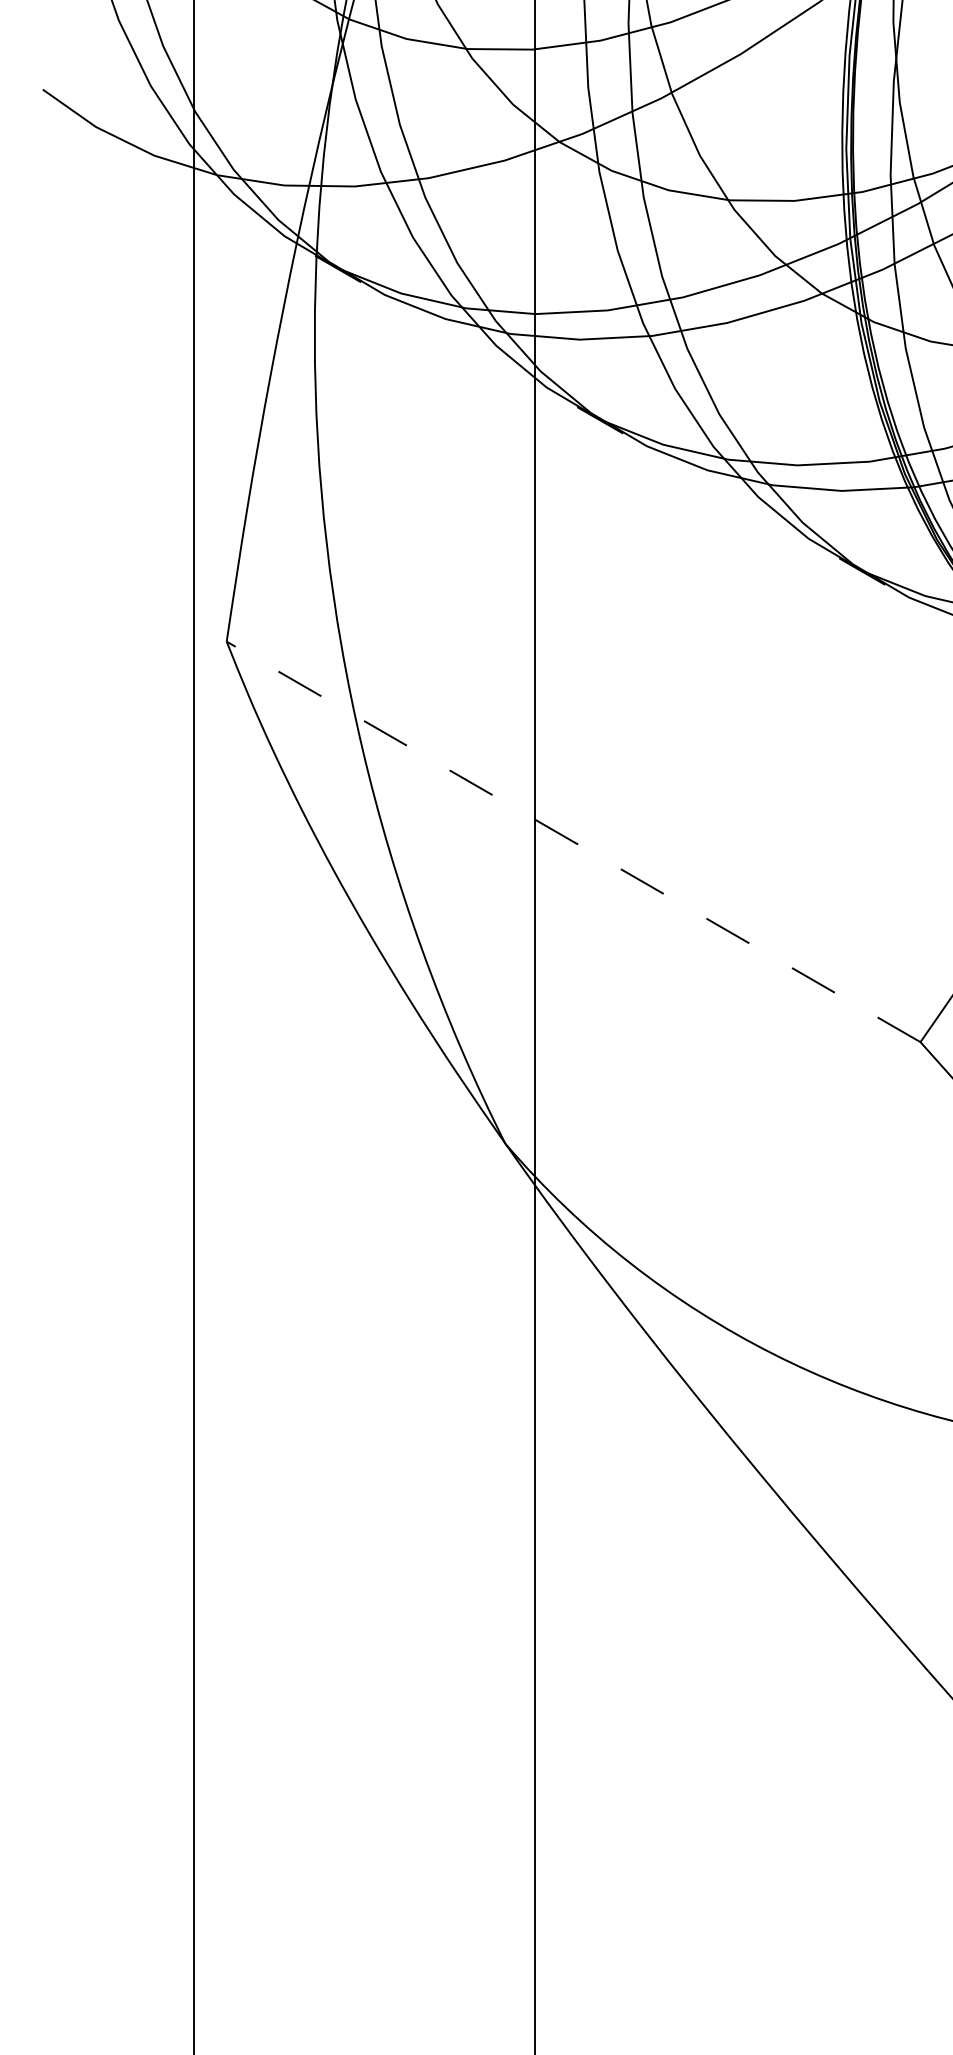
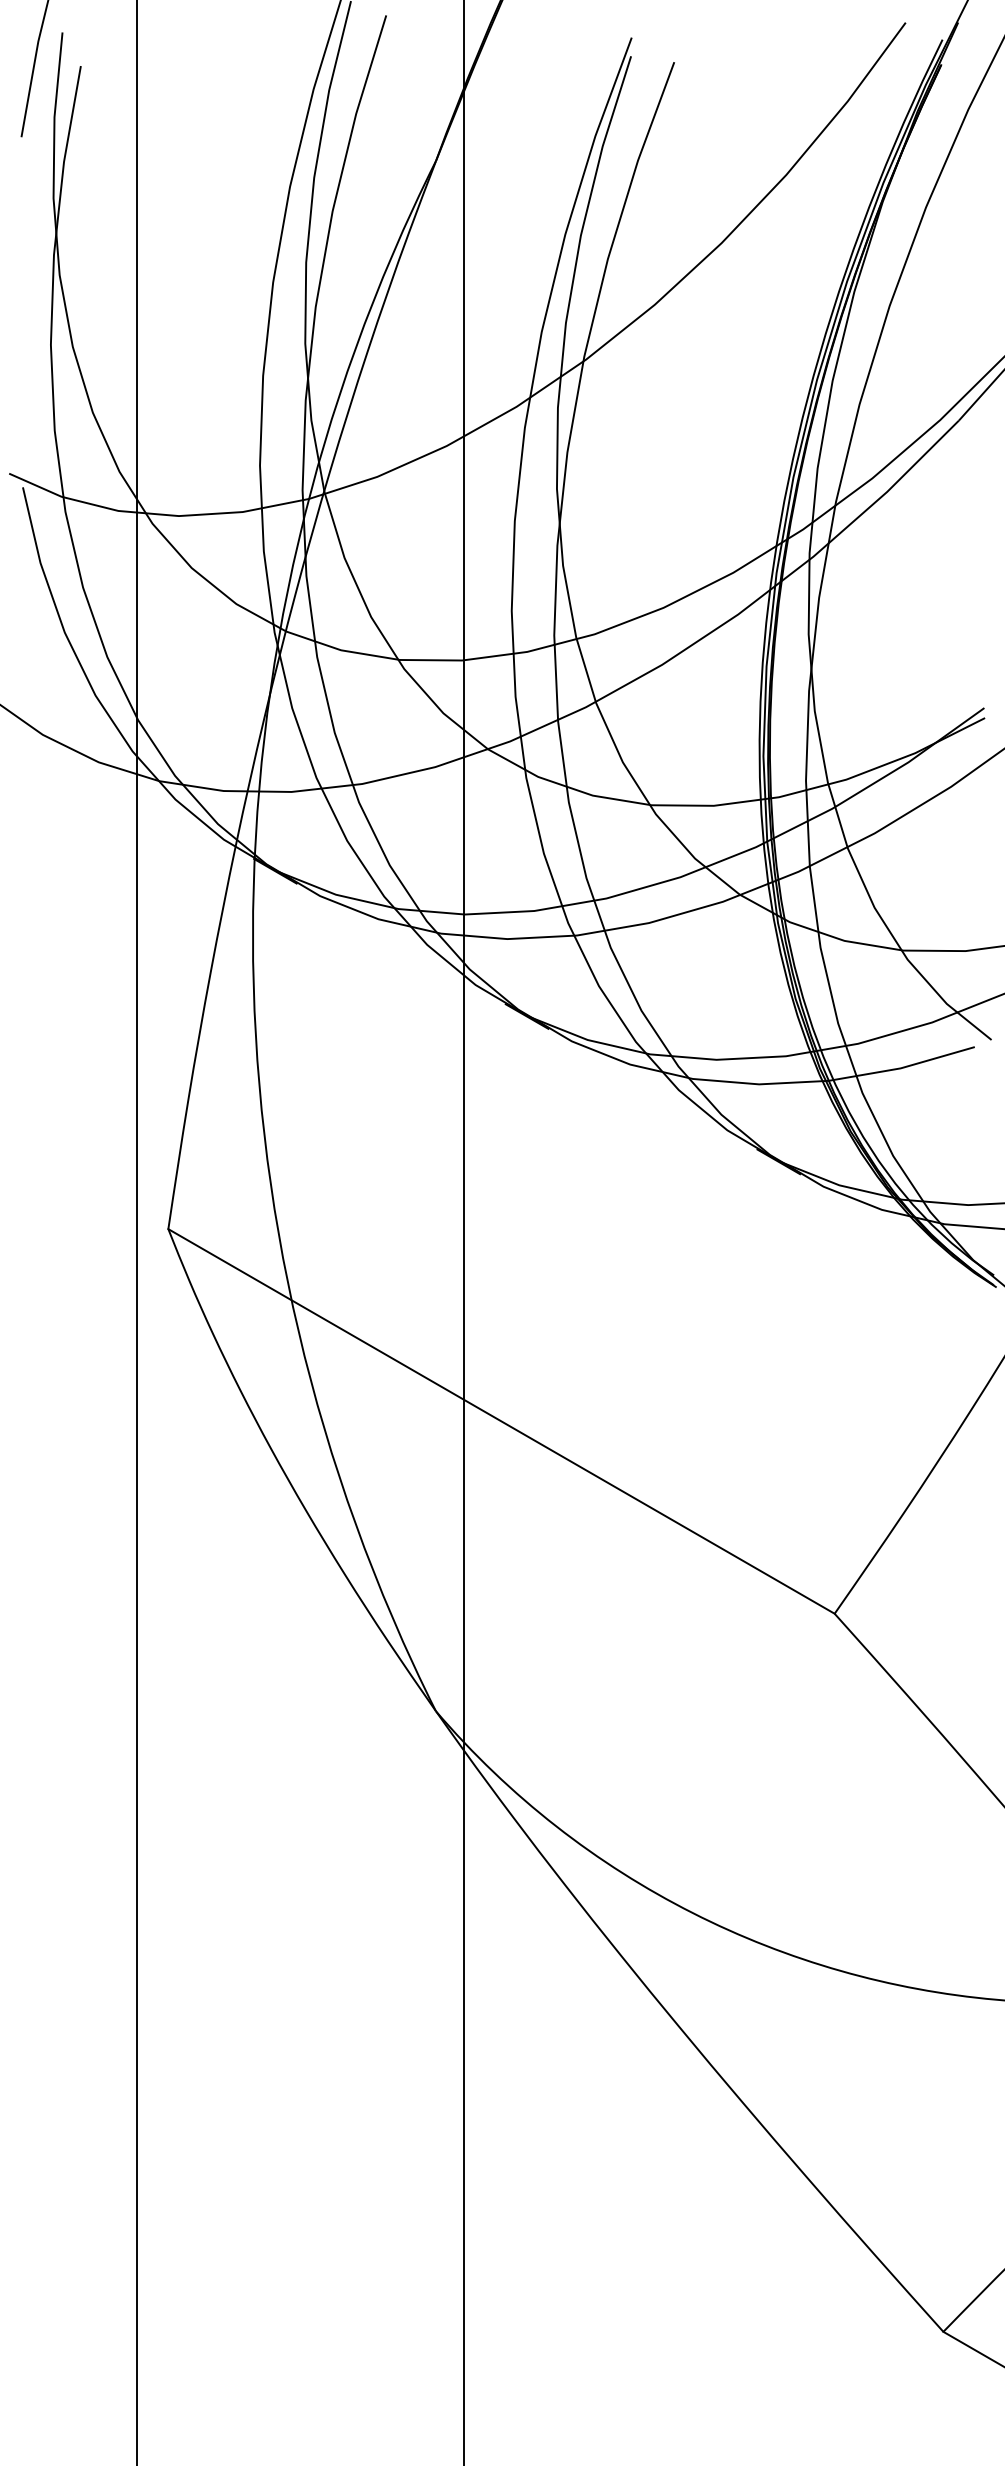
line: (573, 841) -> (501, 1421), dashed -> solid

